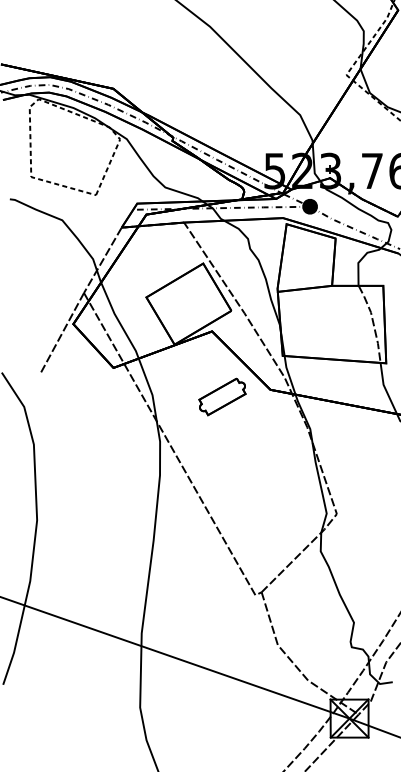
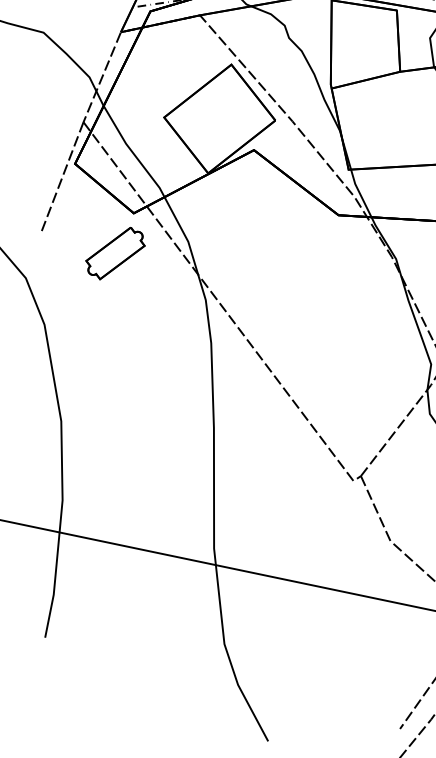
part: (222, 396) -> (115, 252), moved

